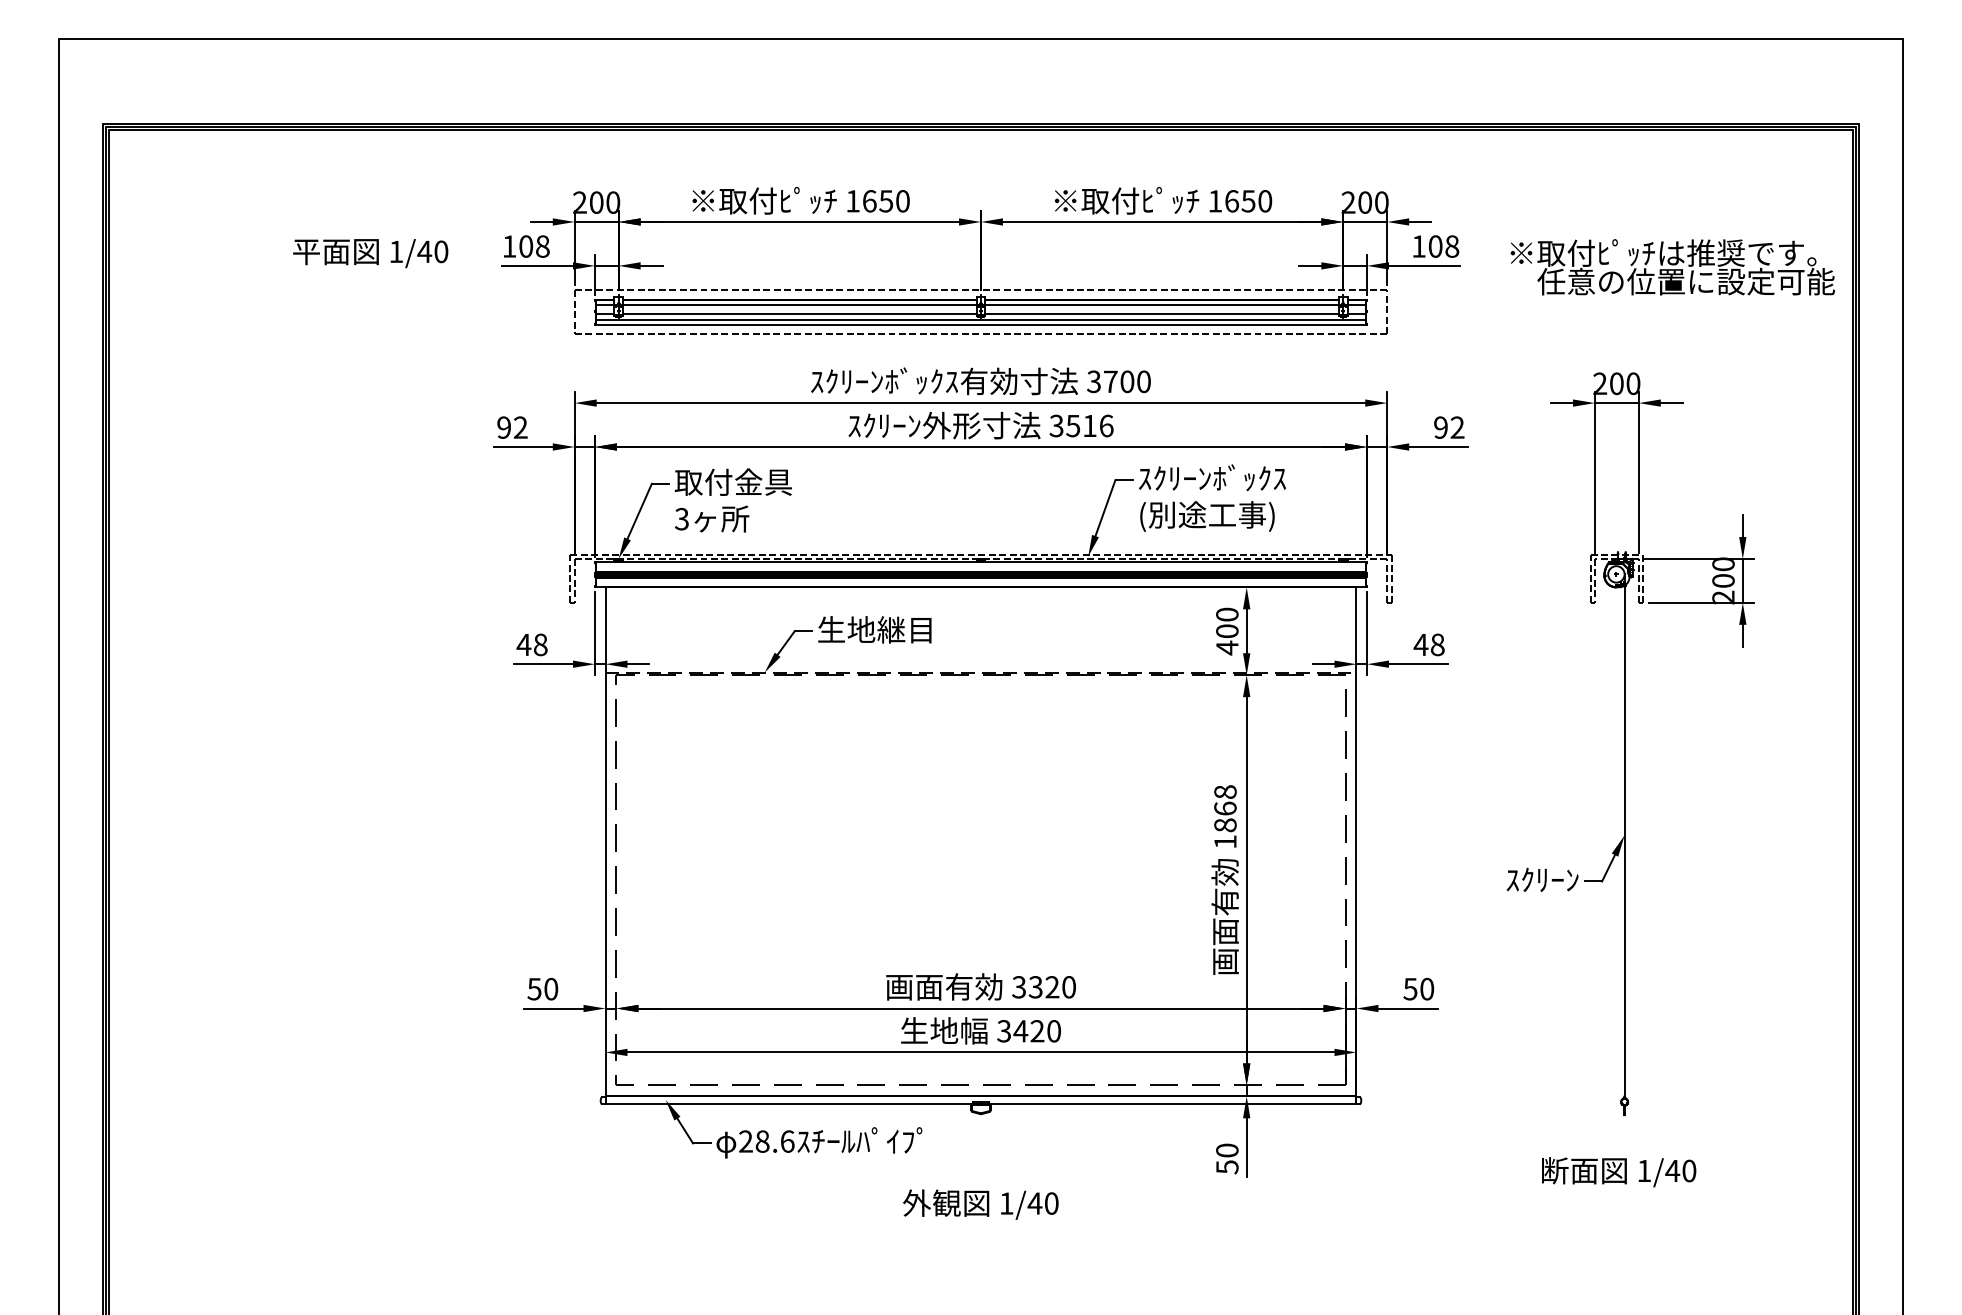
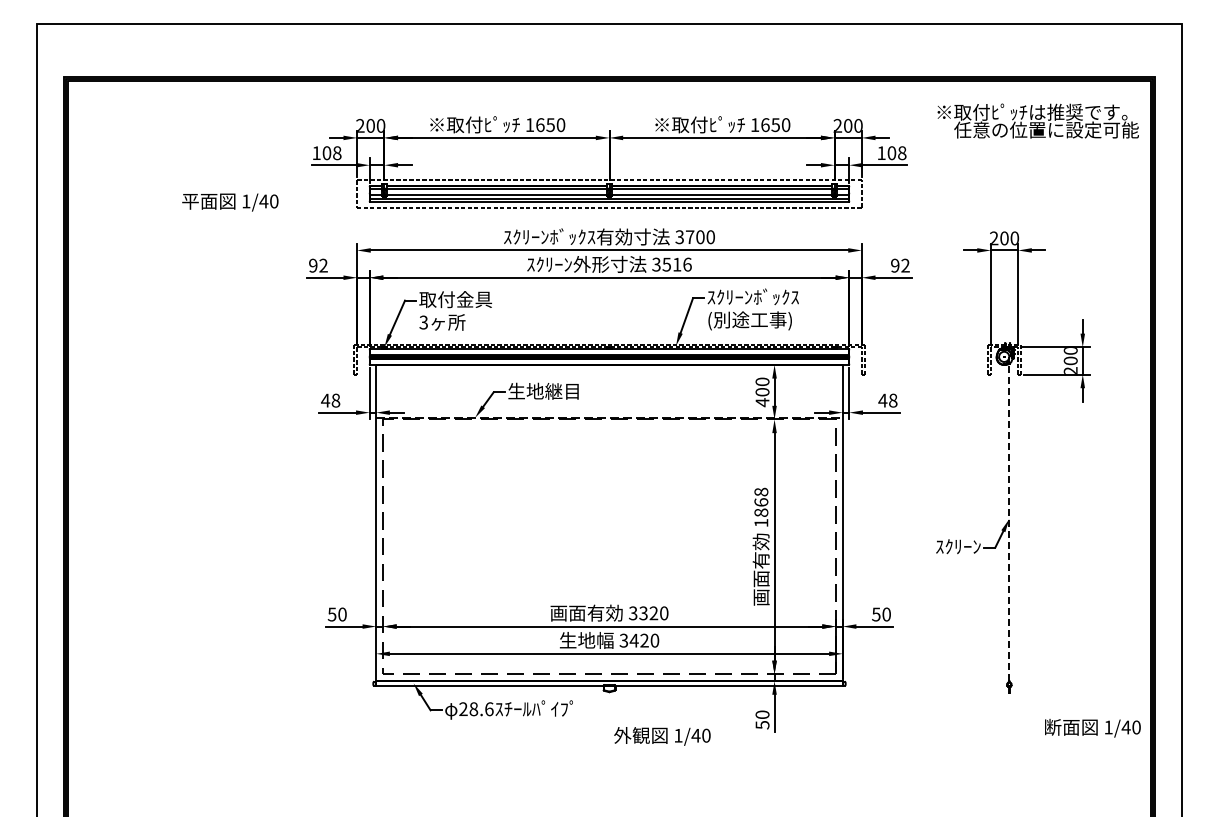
text: (370, 253) -> (230, 202), moved
text: (1671, 266) -> (1037, 120), moved
line: (1624, 834) -> (1009, 518), solid -> dashed
text: (1618, 1172) -> (1092, 728), moved
text: (981, 1204) -> (662, 736), moved

